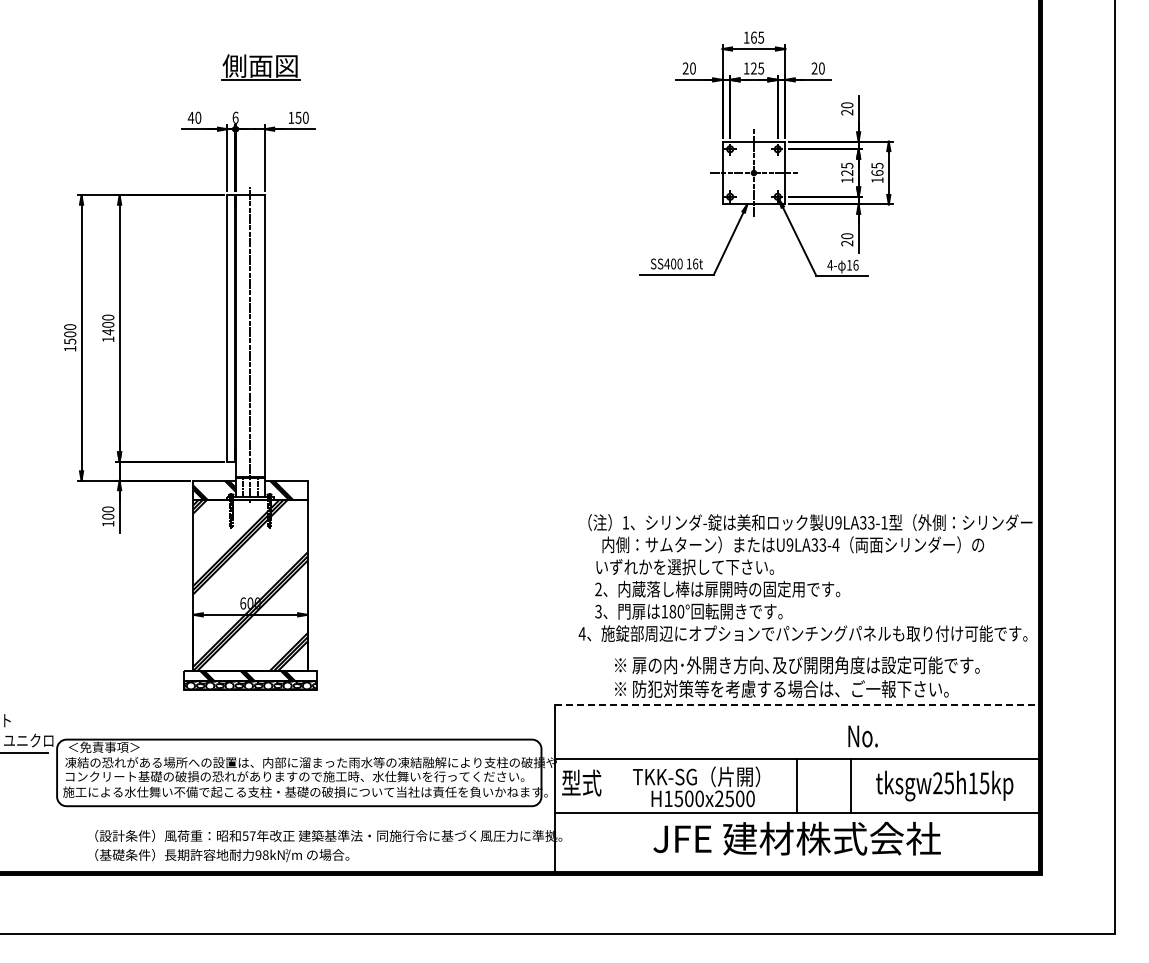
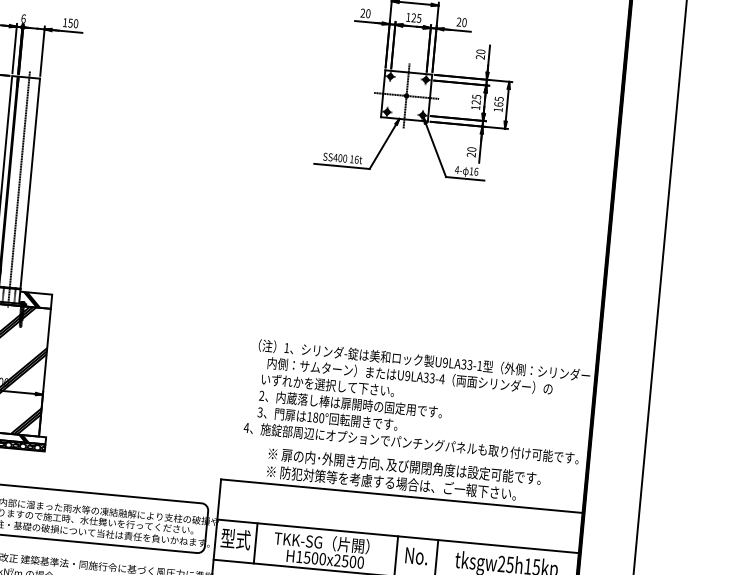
line: (797, 705) -> (402, 496), dashed -> solid
text: (862, 736) -> (416, 556), moved
line: (608, 786) -> (255, 543), added

